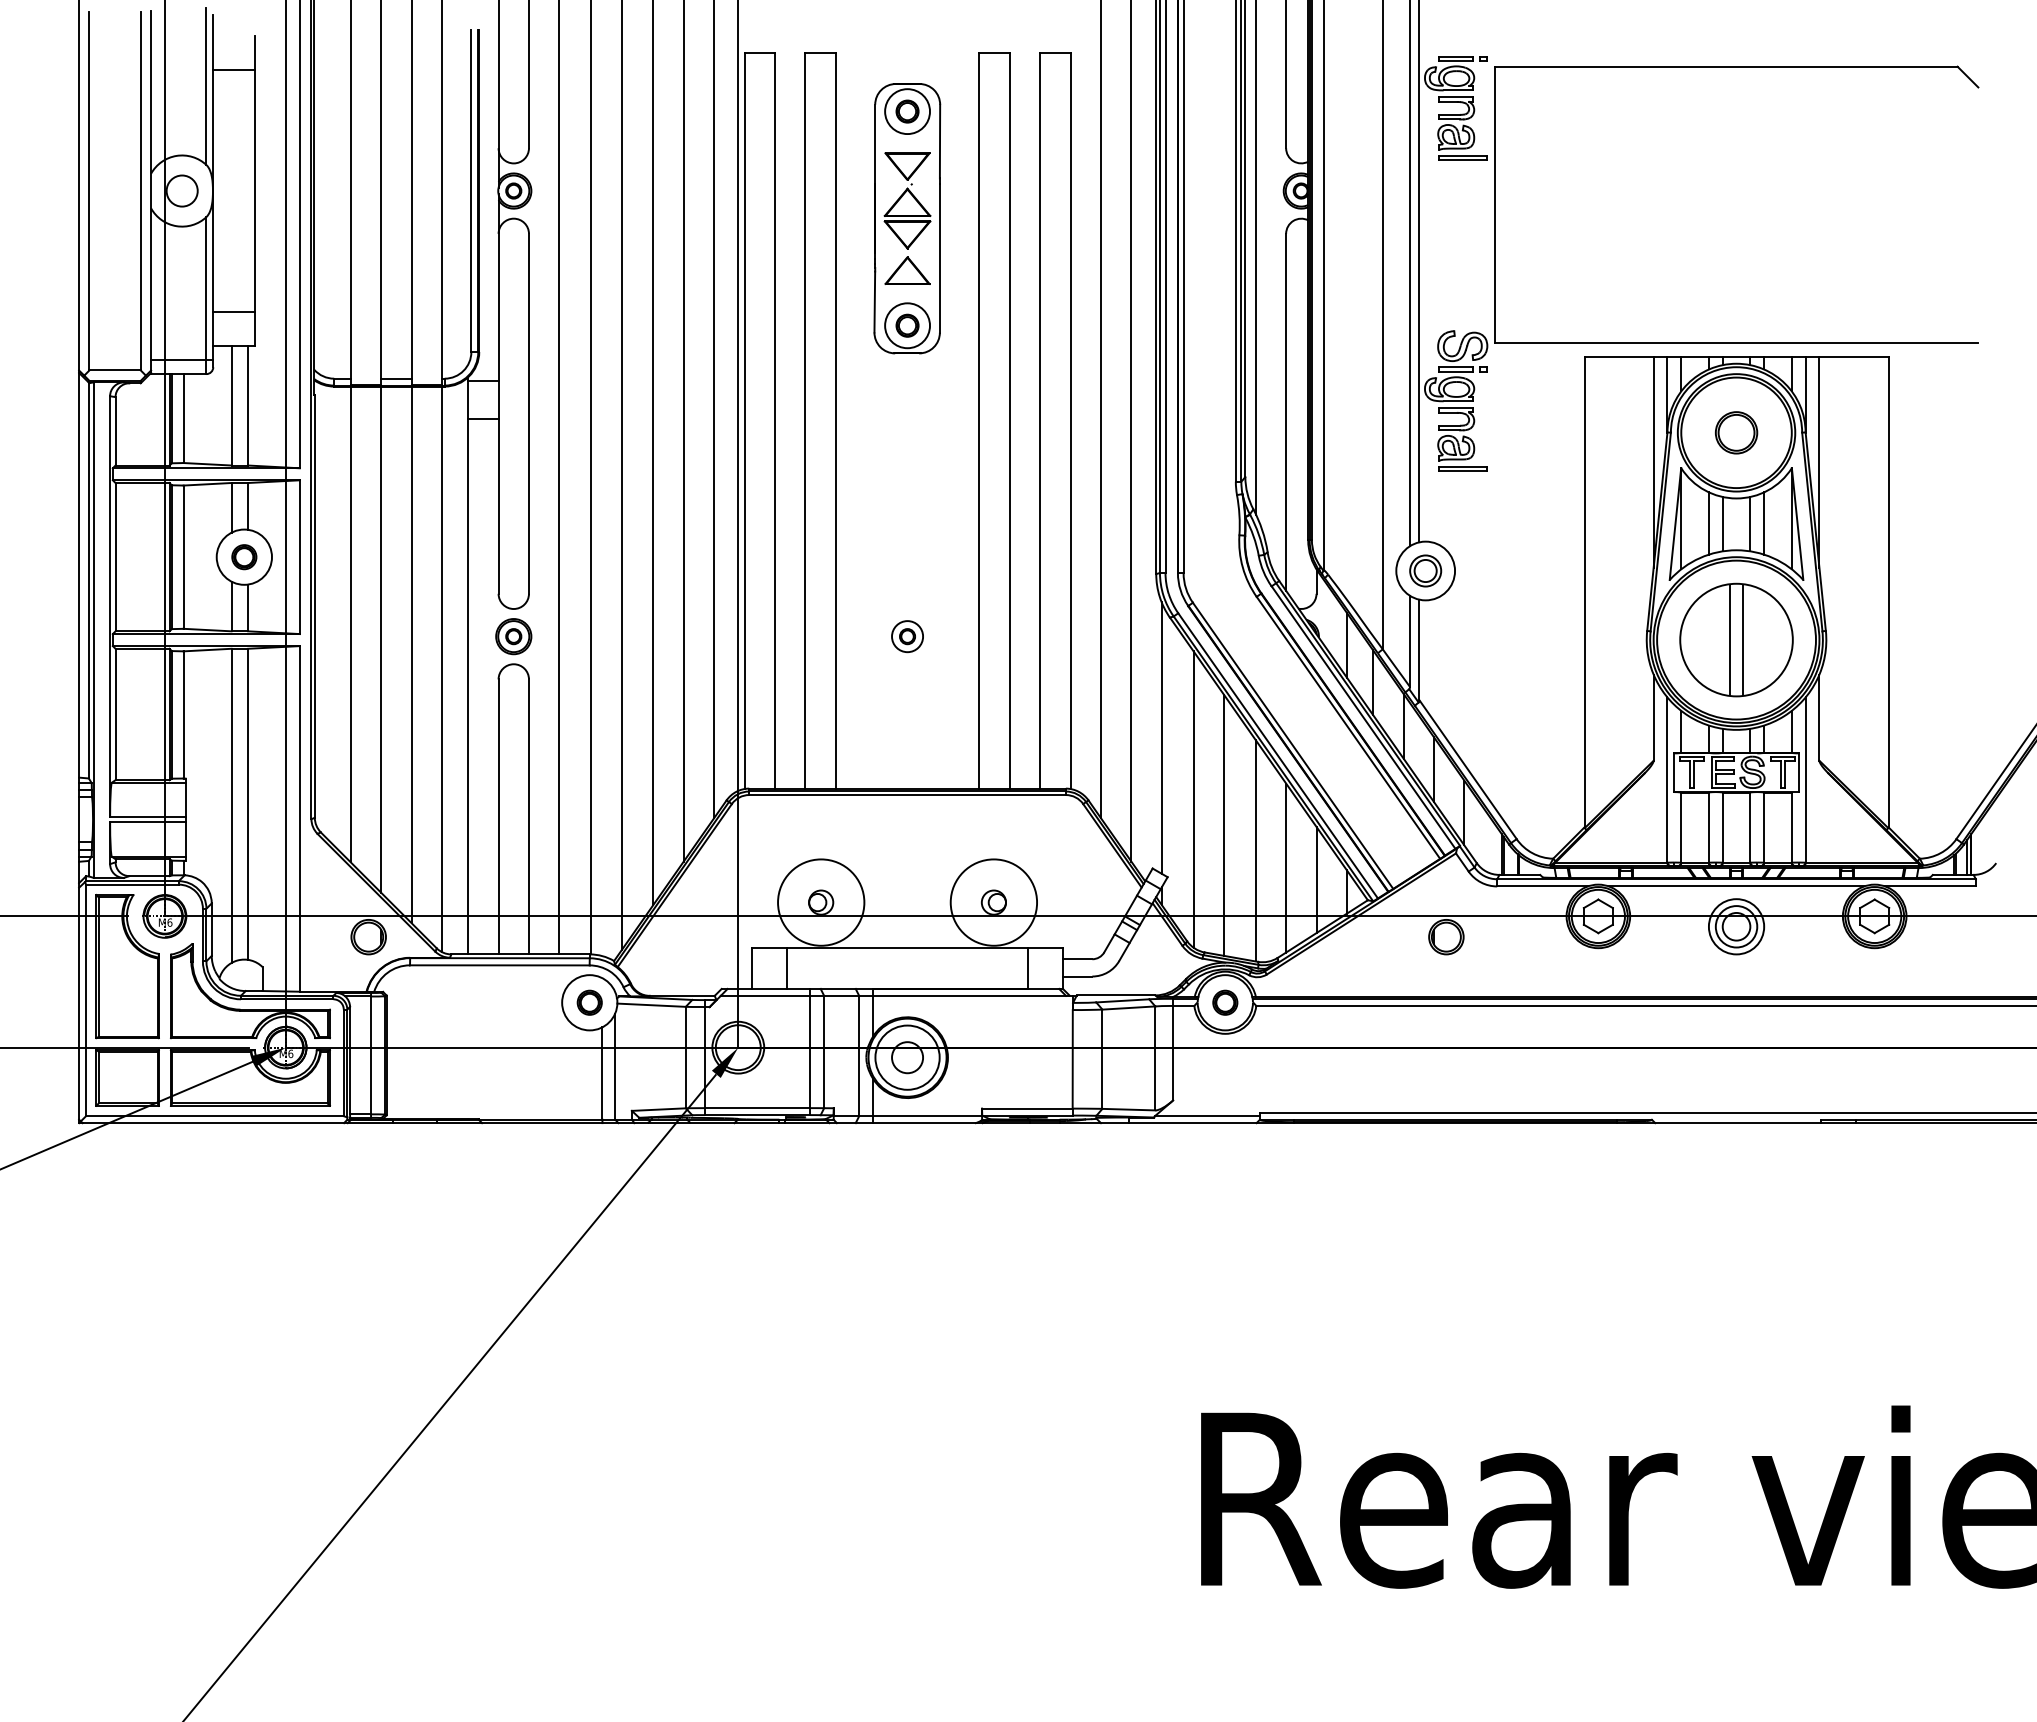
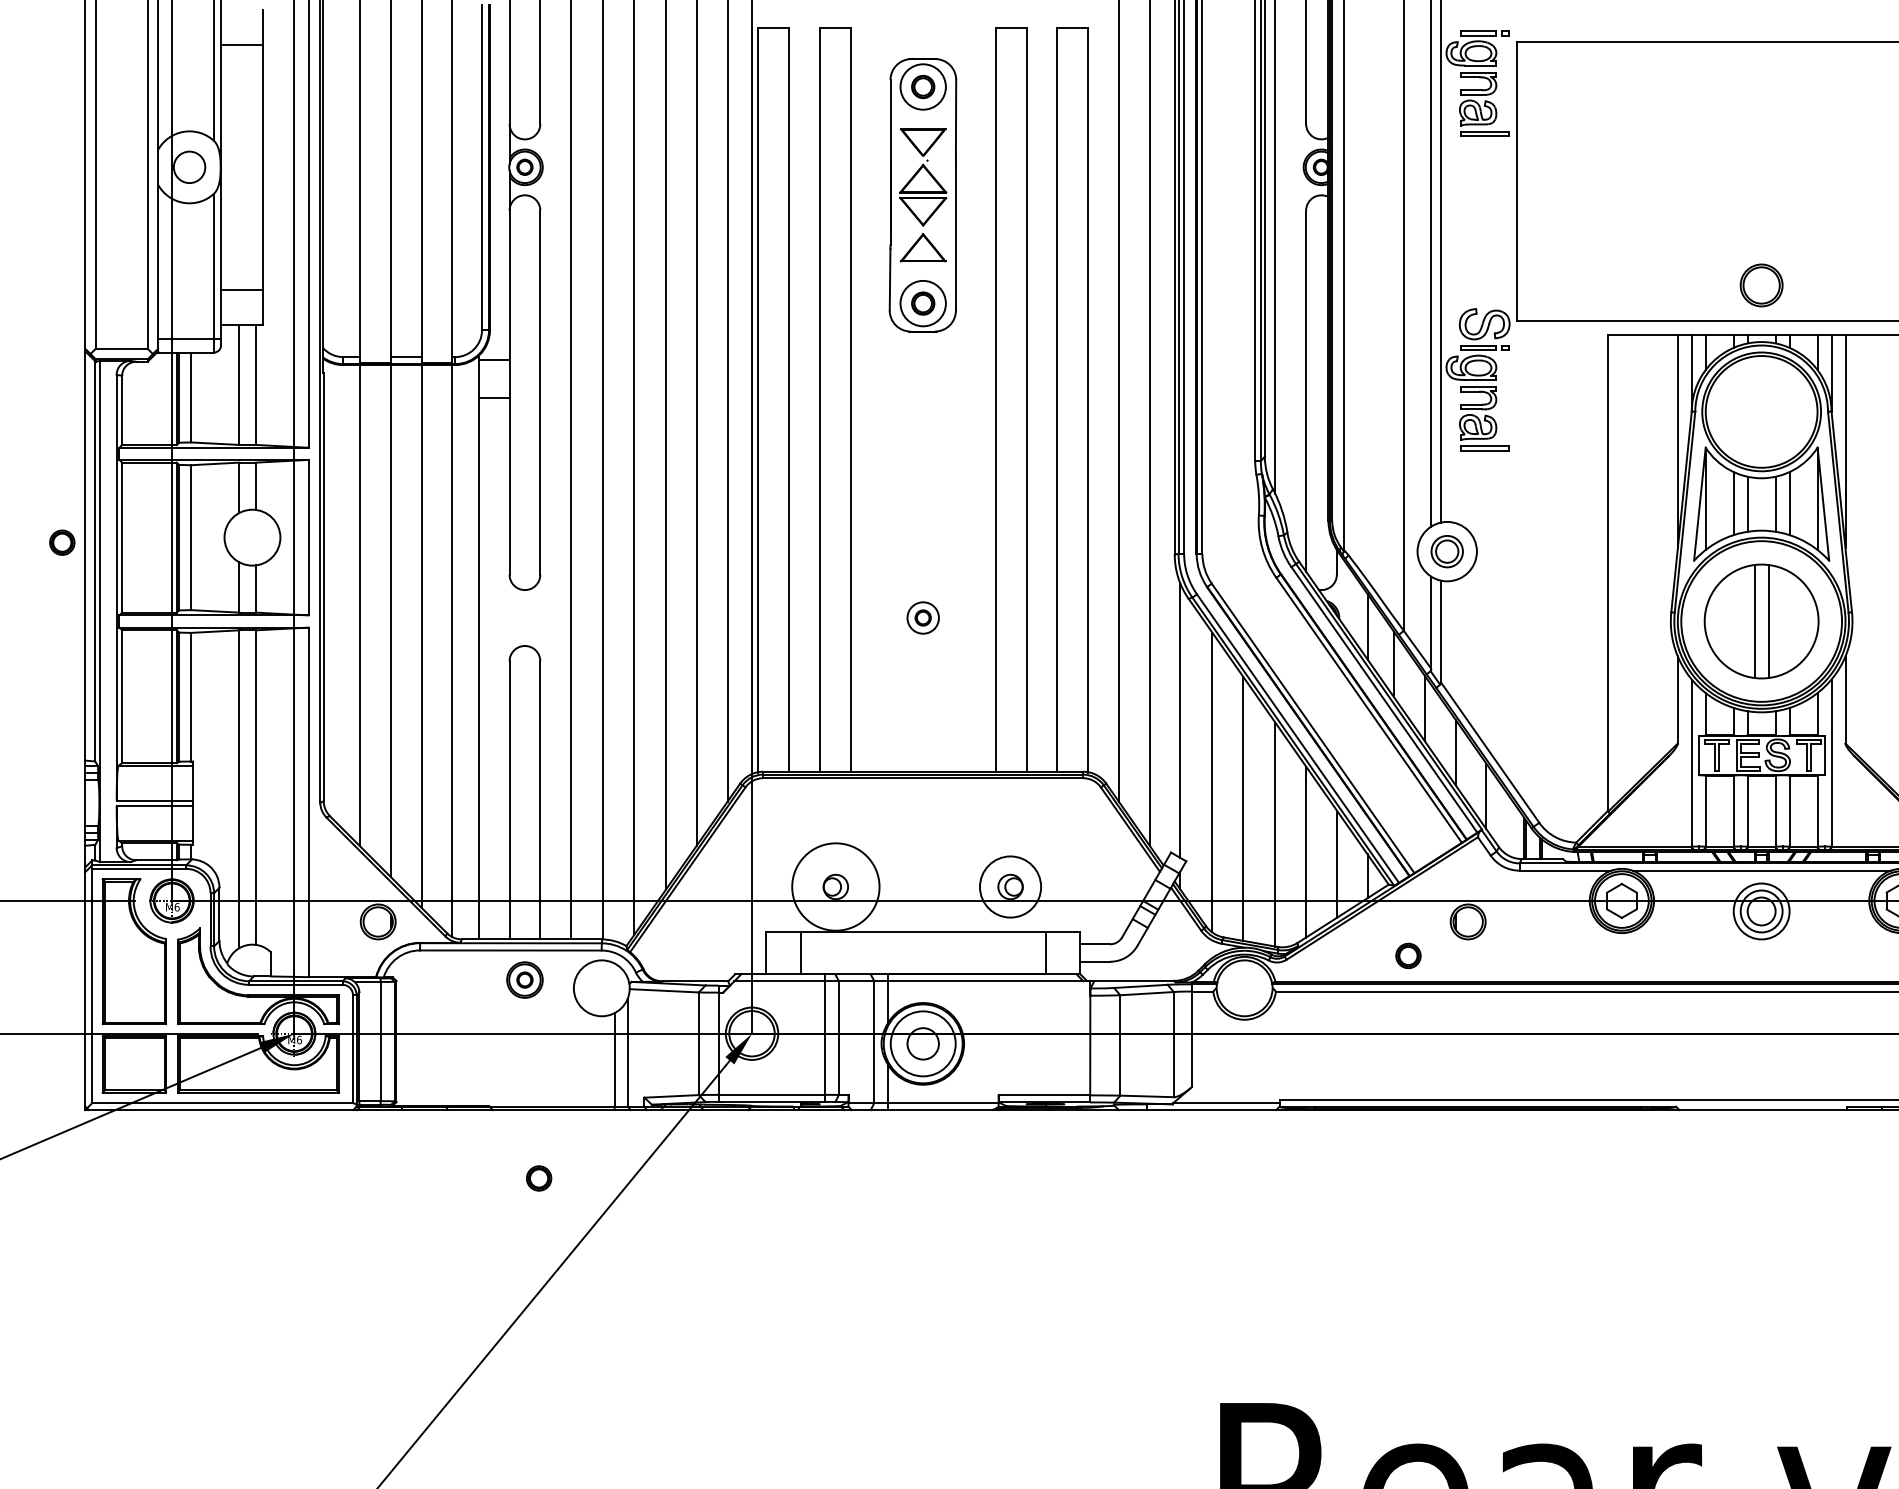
part: (1736, 432) -> (1761, 285), moved
part: (244, 557) -> (62, 543), moved
part: (513, 636) -> (524, 979), moved
circle: (993, 902) -> (1010, 886), size x0.7
part: (589, 1002) -> (538, 1178), moved
part: (1225, 1002) -> (1408, 955), moved

